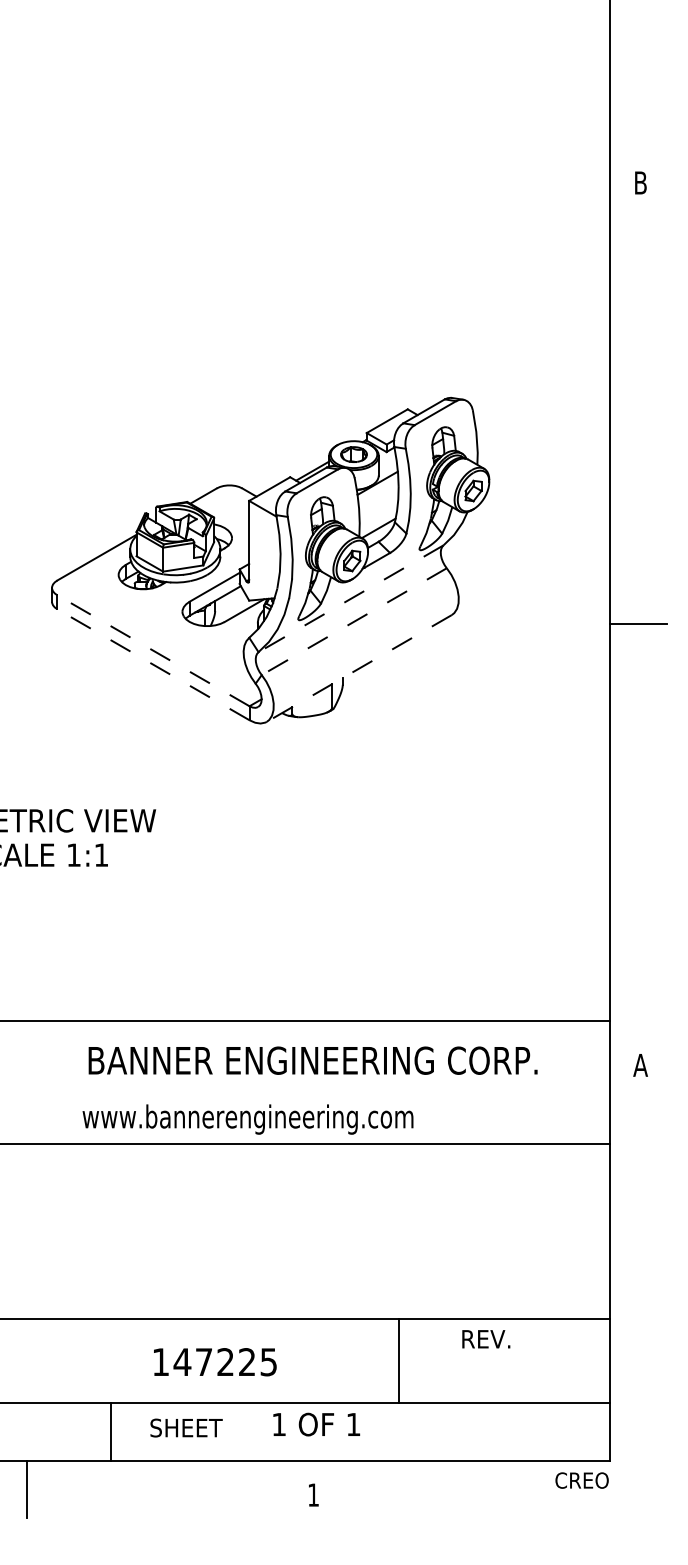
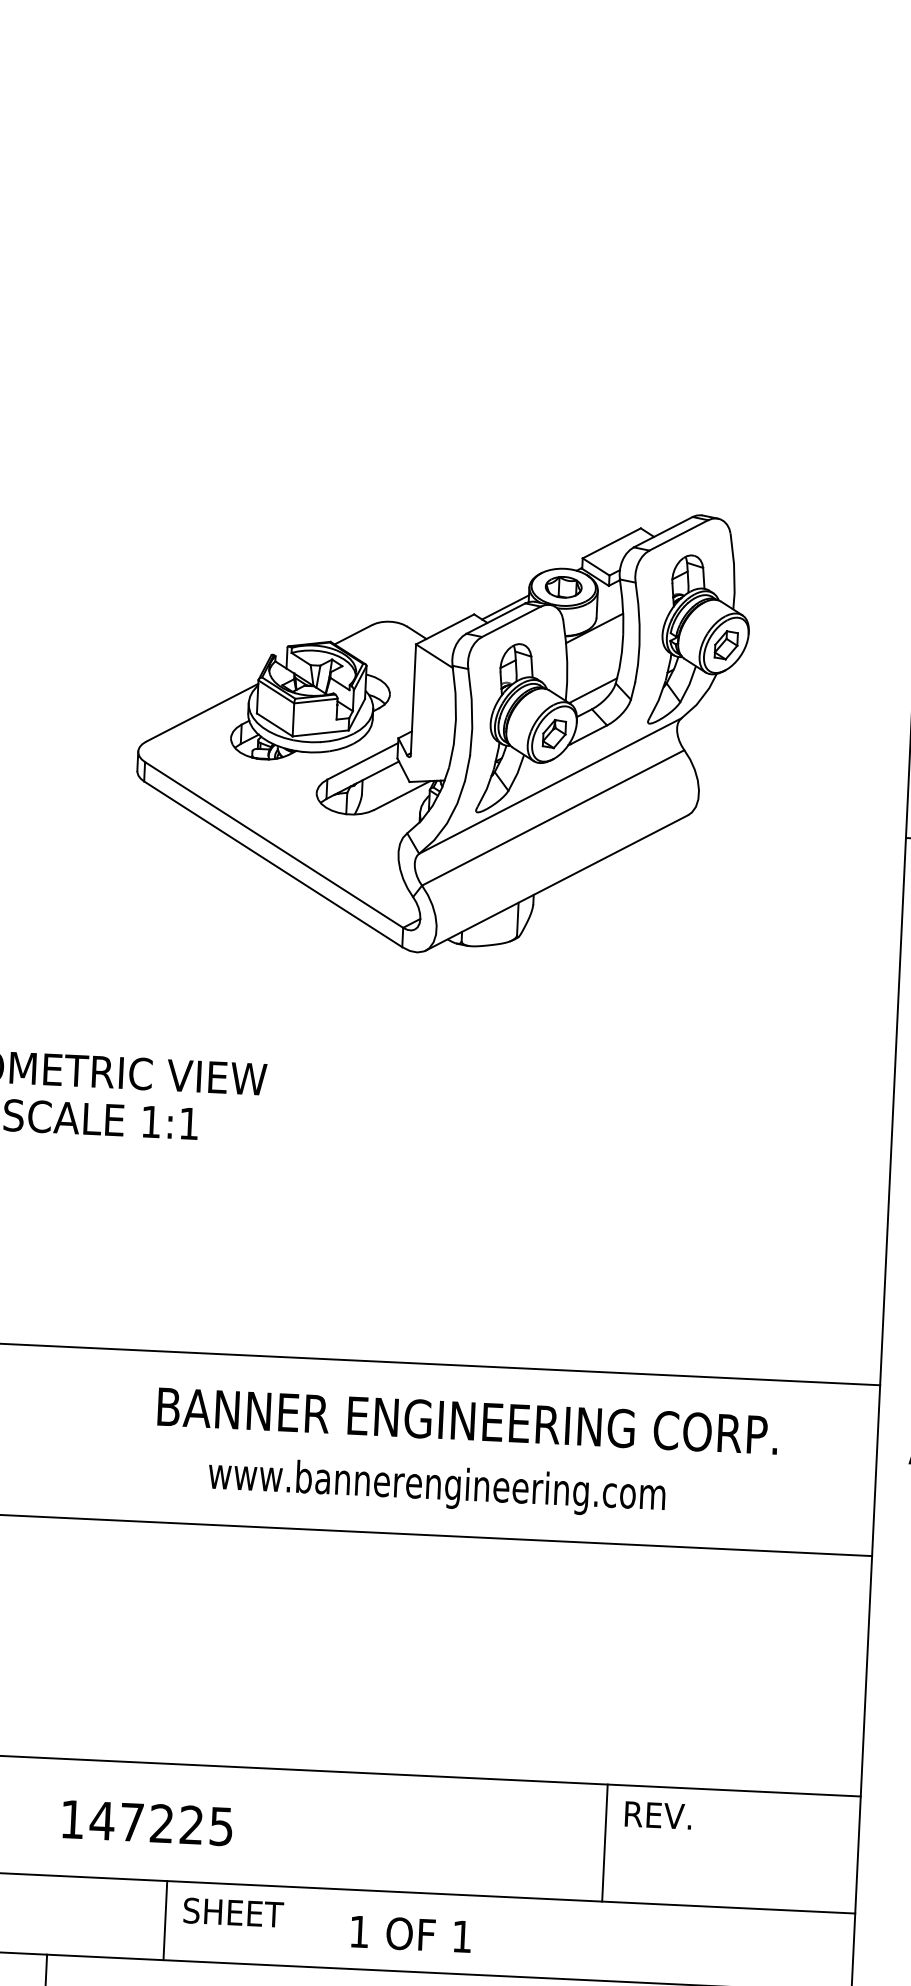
line: (351, 598) -> (550, 785), dashed -> solid
line: (354, 621) -> (553, 817), dashed -> solid
line: (153, 650) -> (274, 844), dashed -> solid
line: (153, 664) -> (273, 863), dashed -> solid
line: (359, 668) -> (557, 882), dashed -> solid
text: (247, 1119) -> (436, 1487), moved
text: (486, 1339) -> (658, 1815), moved
line: (398, 1360) -> (604, 1842), moved
text: (215, 1362) -> (147, 1823), moved
text: (316, 1424) -> (410, 1934), moved
text: (186, 1427) -> (233, 1911), moved

